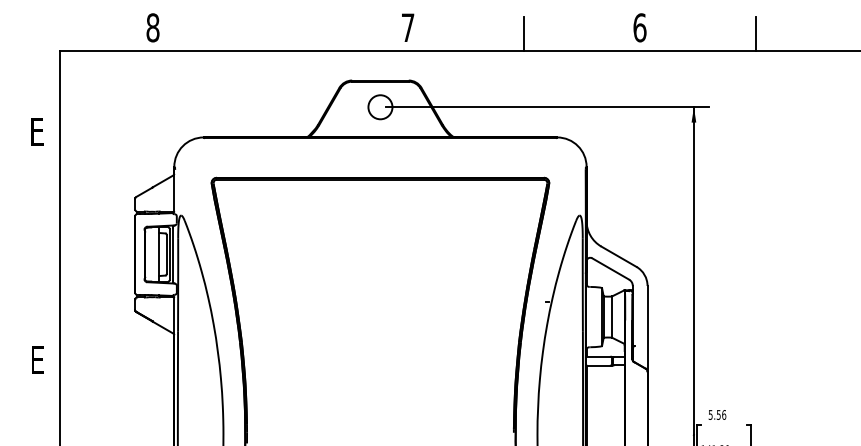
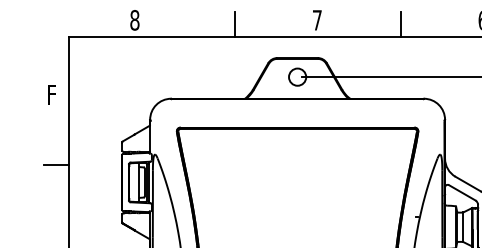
line: (292, 33) -> (234, 24), added
text: (37, 131) -> (52, 94), E -> F
line: (42, 229) -> (55, 164), added

